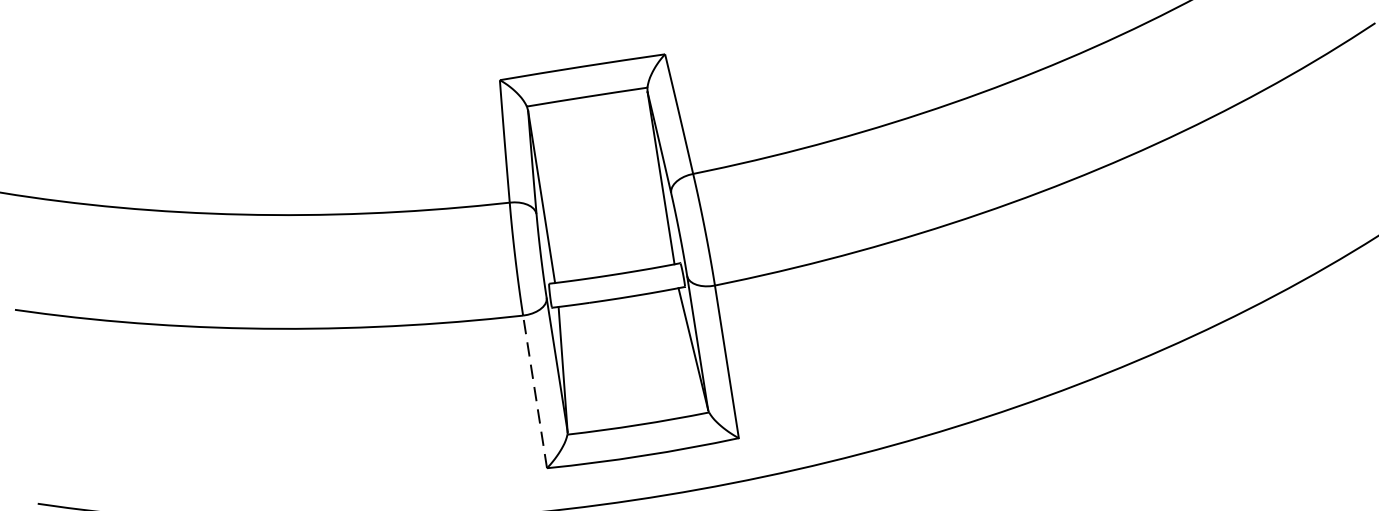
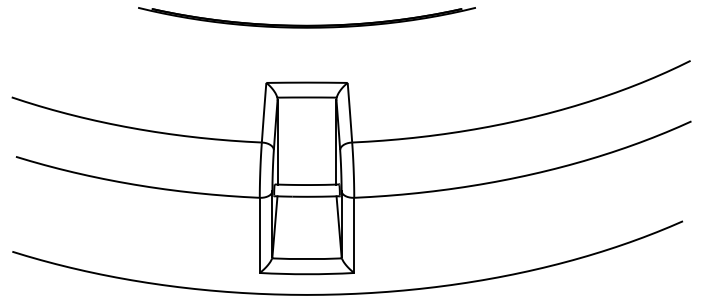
line: (534, 392) -> (259, 235), dashed -> solid

